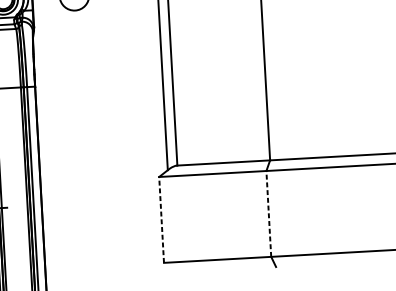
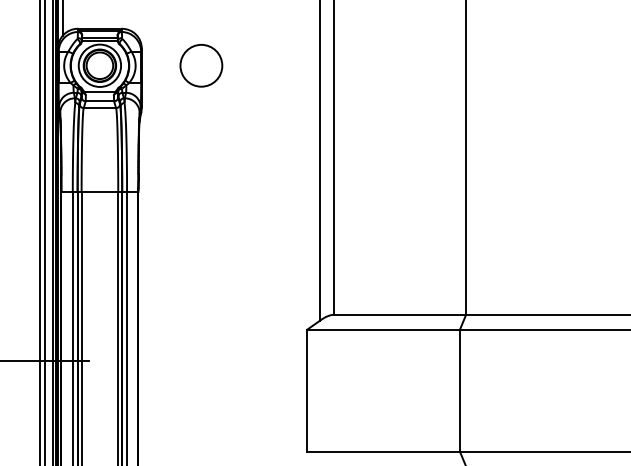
line: (269, 213) -> (460, 390), dashed -> solid
line: (161, 219) -> (307, 390), dashed -> solid

